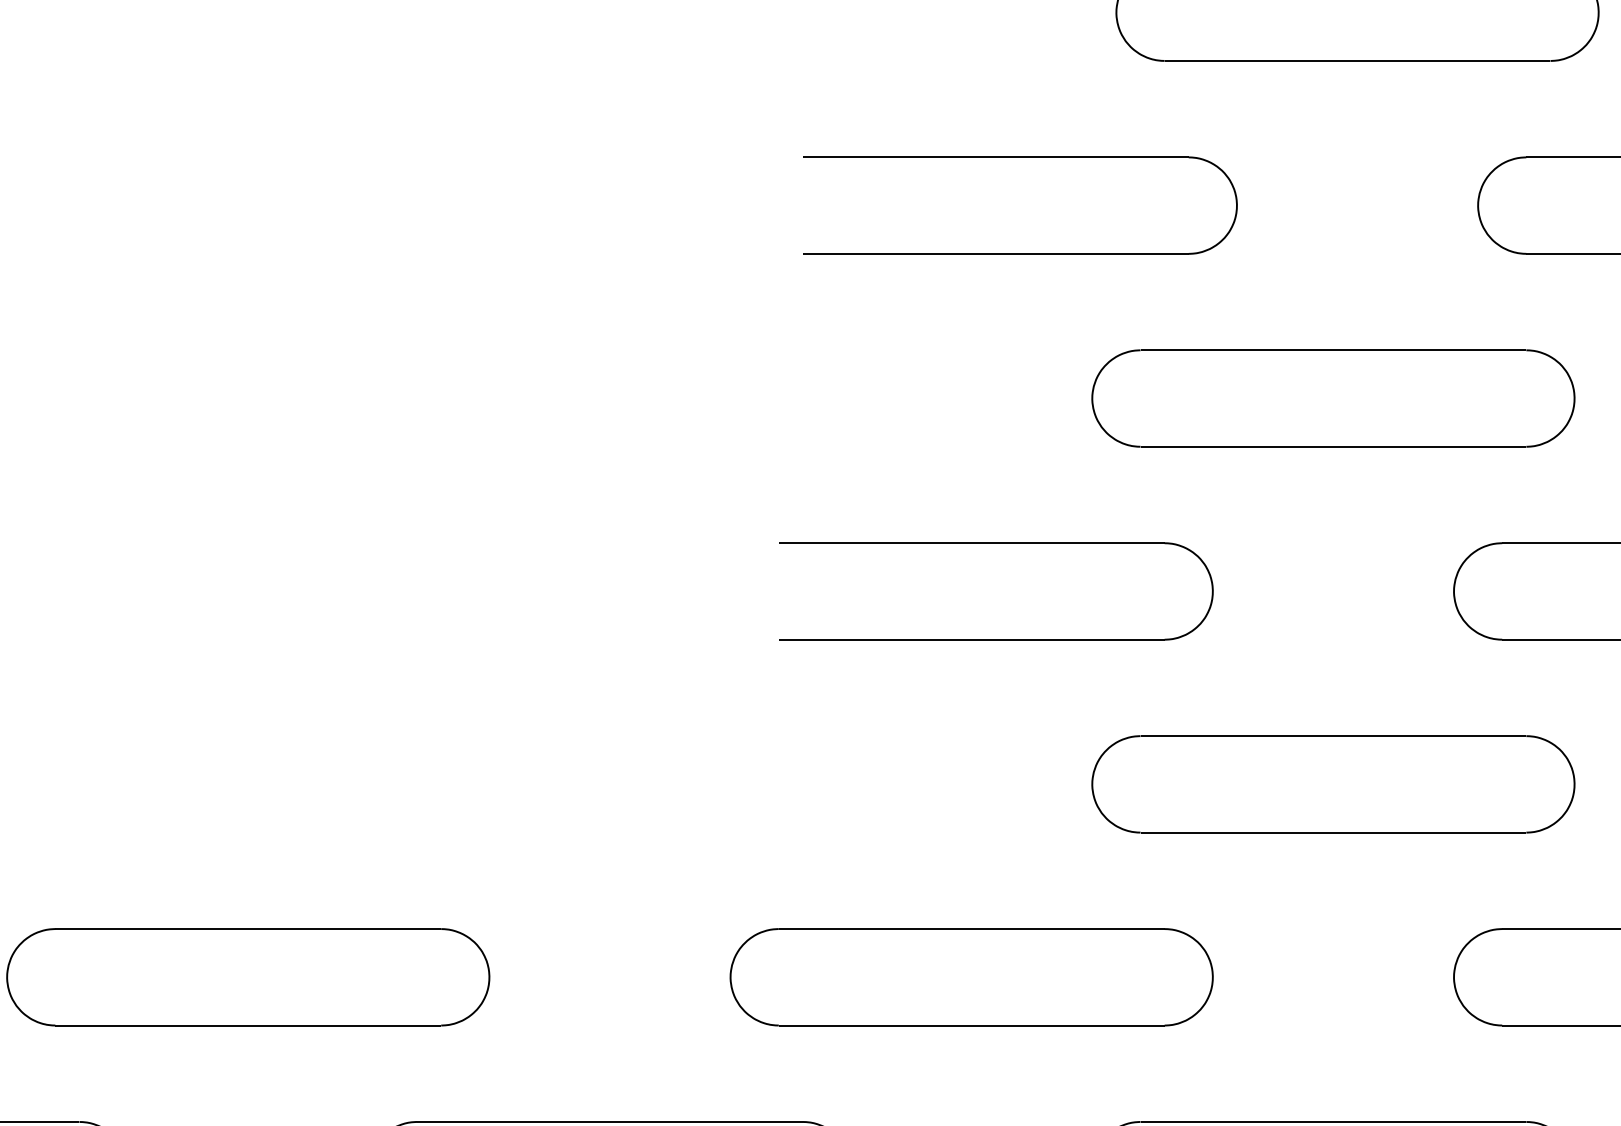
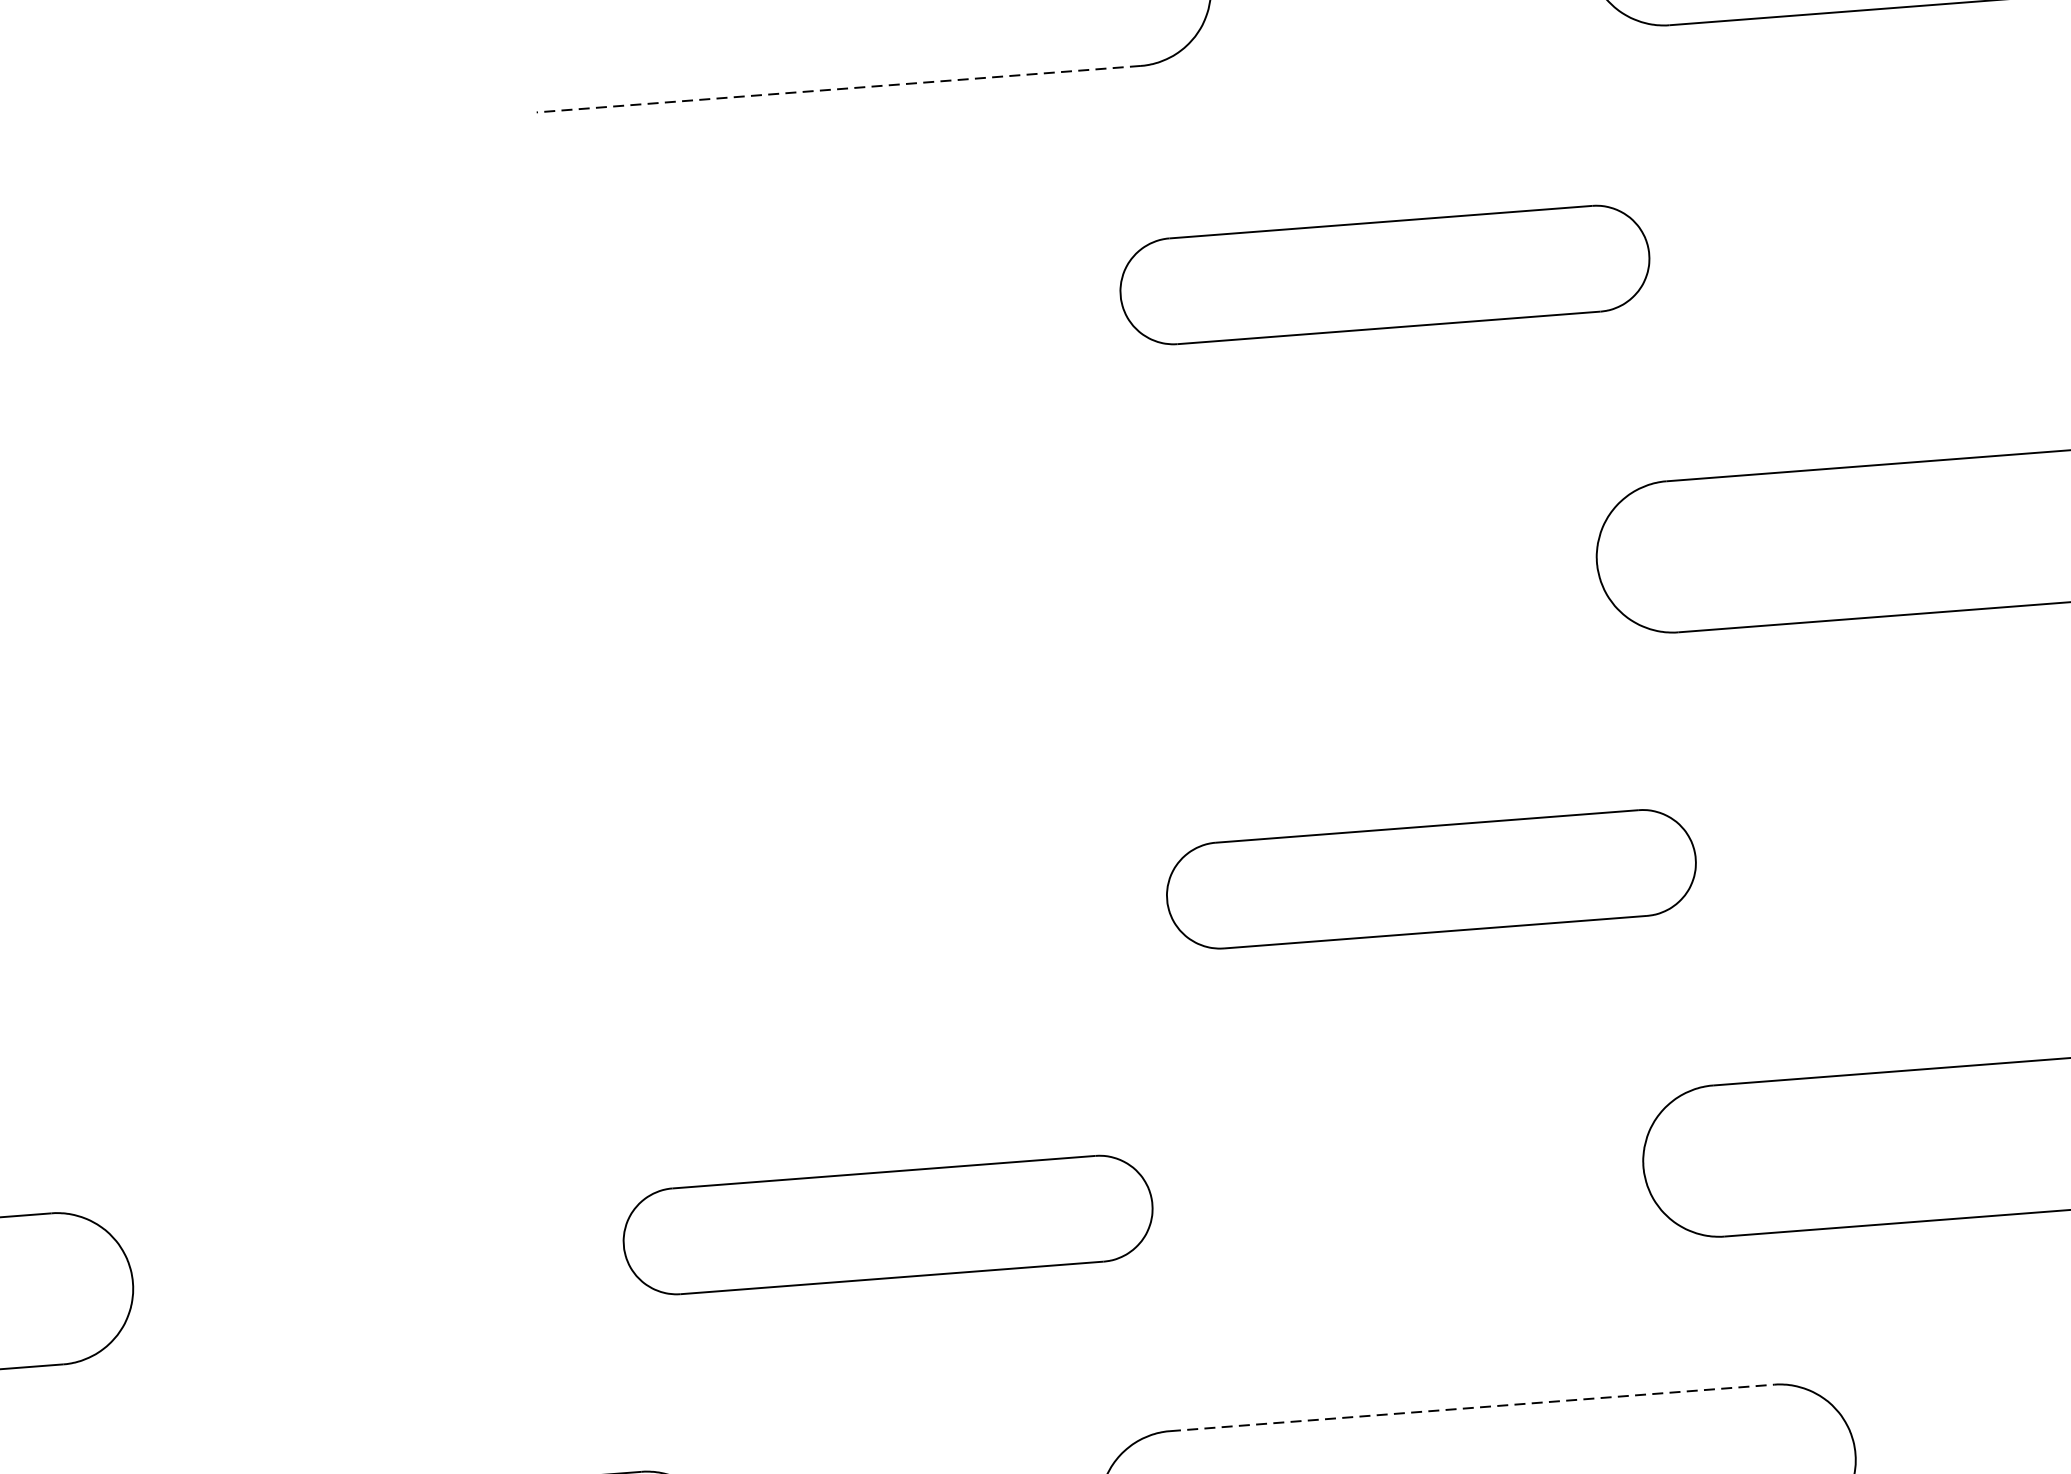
line: (995, 253) -> (838, 88), solid -> dashed
part: (1333, 398) -> (1385, 274), size x0.7
part: (996, 543) -> (874, 542), removed
part: (1333, 784) -> (1431, 879), size x0.7
part: (971, 977) -> (887, 1225), size x0.7
line: (1333, 1121) -> (1472, 1407), solid -> dashed

